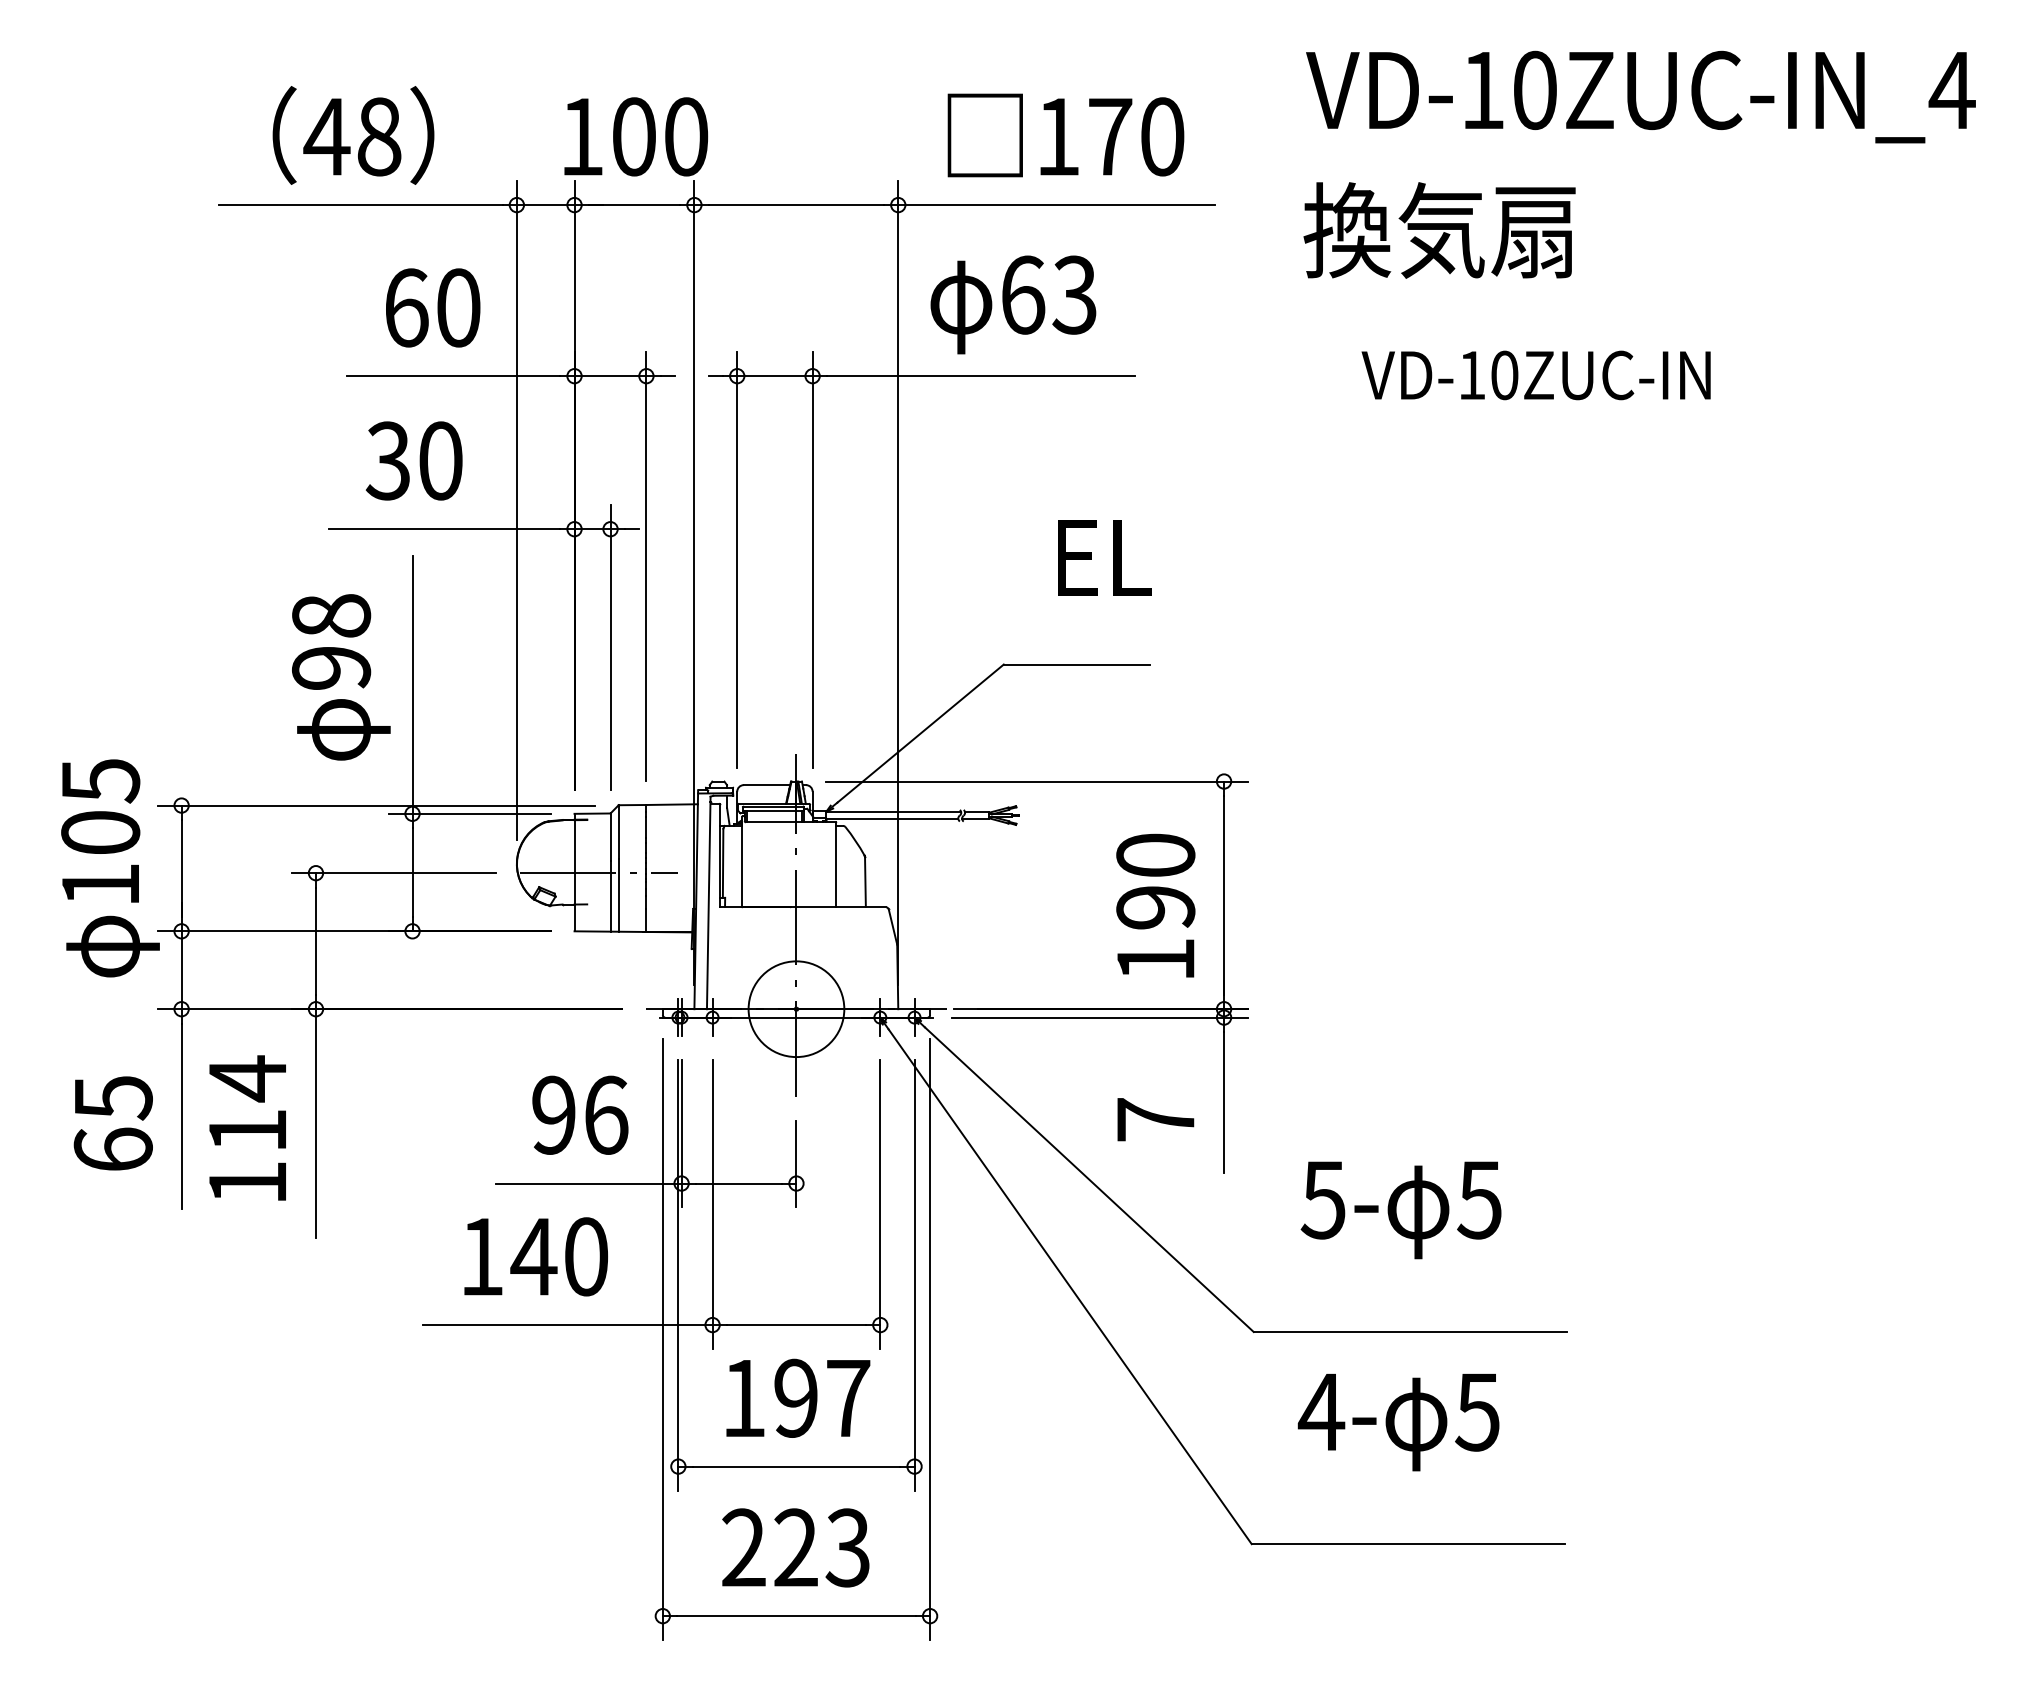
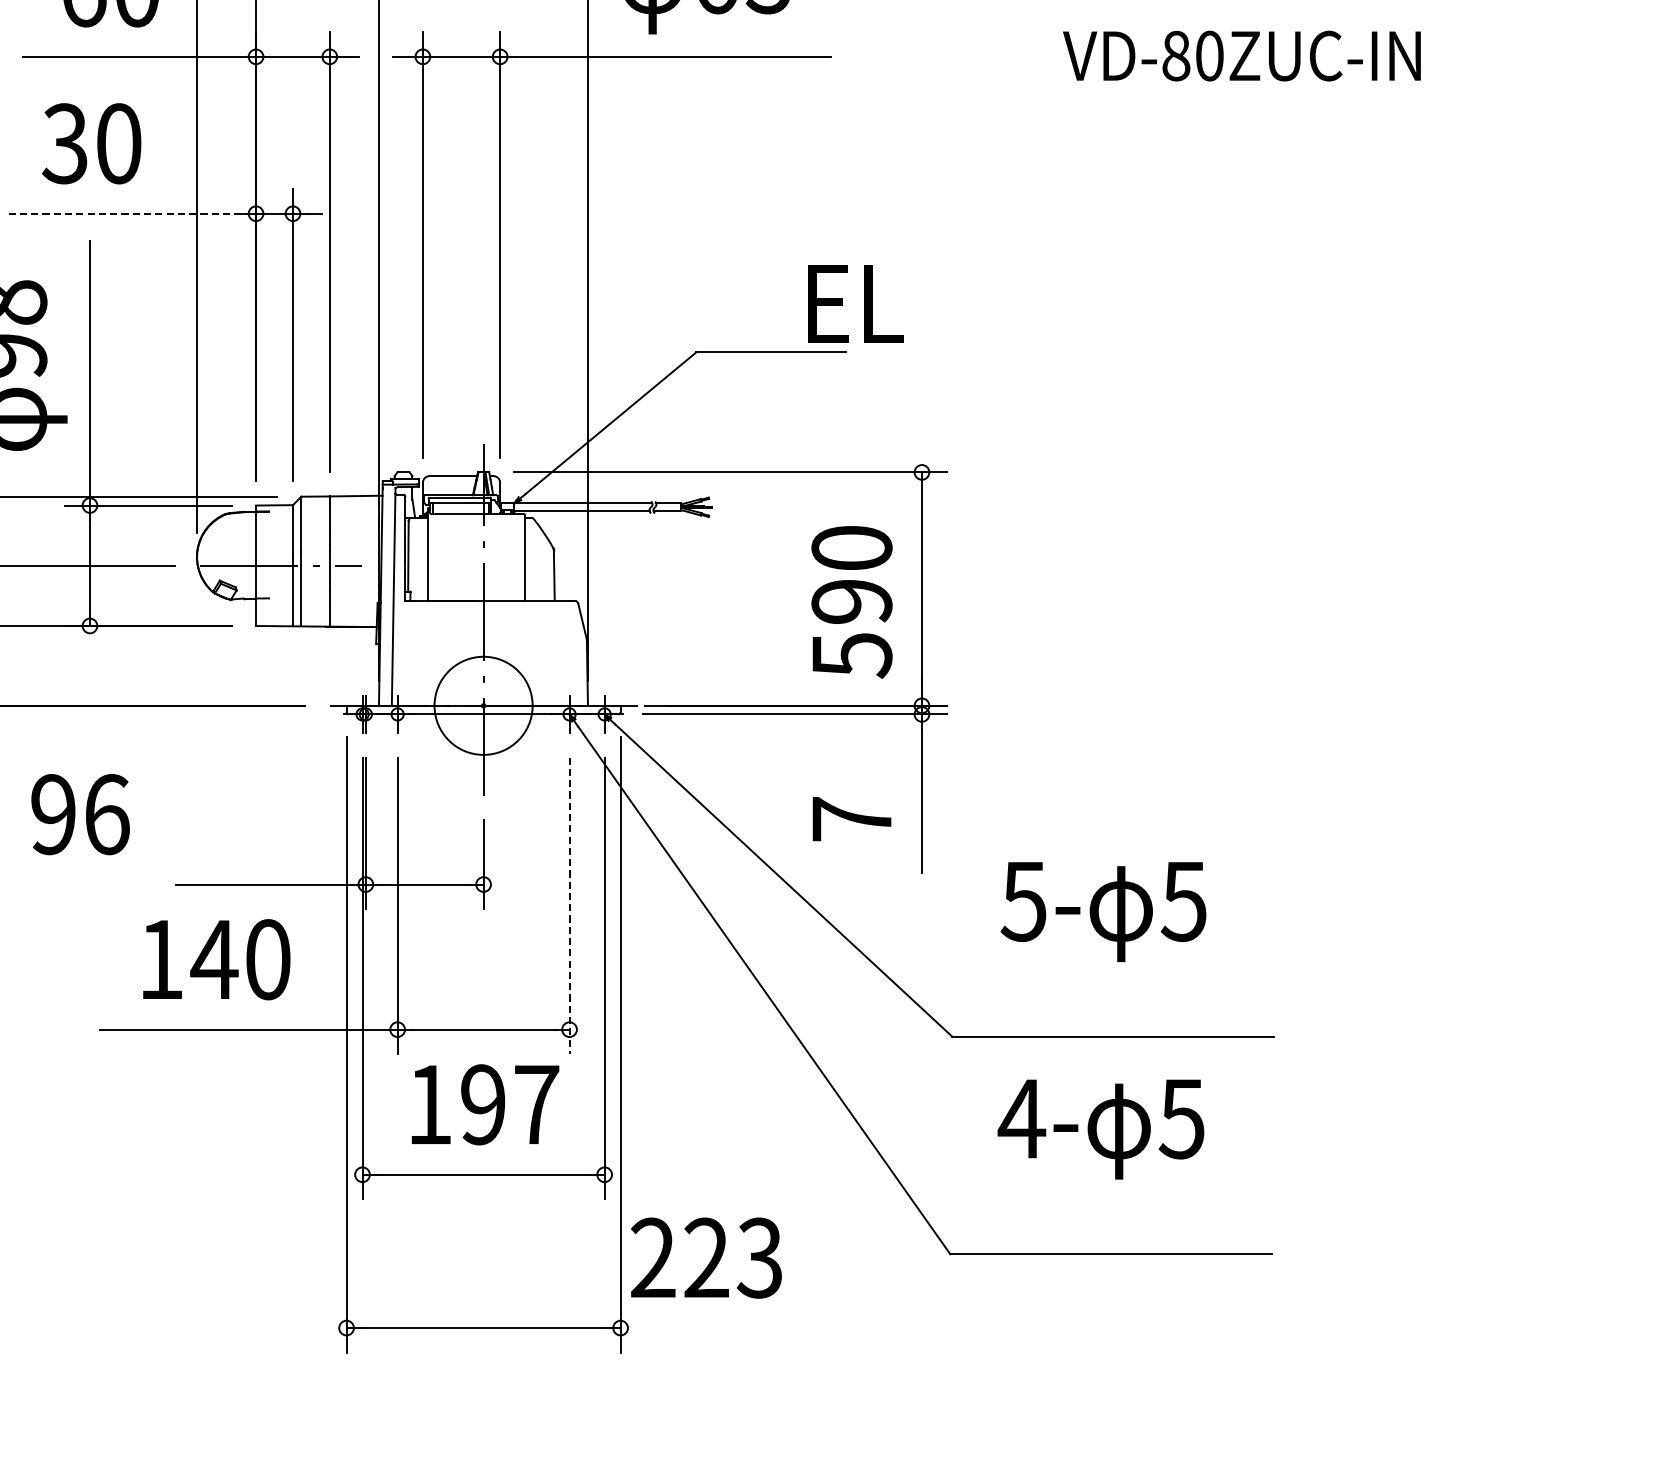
text: (1471, 375) -> (1175, 56), VD-10ZUC-IN -> VD-80ZUC-IN
line: (444, 529) -> (122, 214), solid -> dashed
text: (1104, 557) -> (855, 303), moved
text: (1156, 960) -> (852, 655), 190 -> 590
text: (580, 1114) -> (80, 813), moved
line: (880, 1204) -> (569, 906), solid -> dashed
text: (795, 1547) -> (706, 1257), moved

